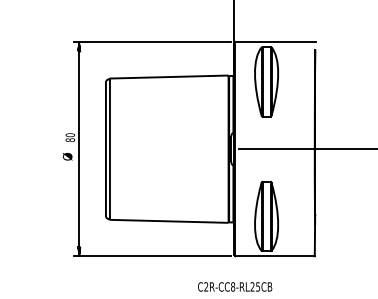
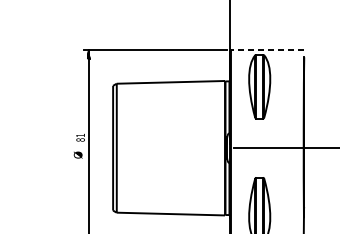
line: (274, 42) -> (266, 50), solid -> dashed
text: (69, 135) -> (79, 135), 80 -> 81

